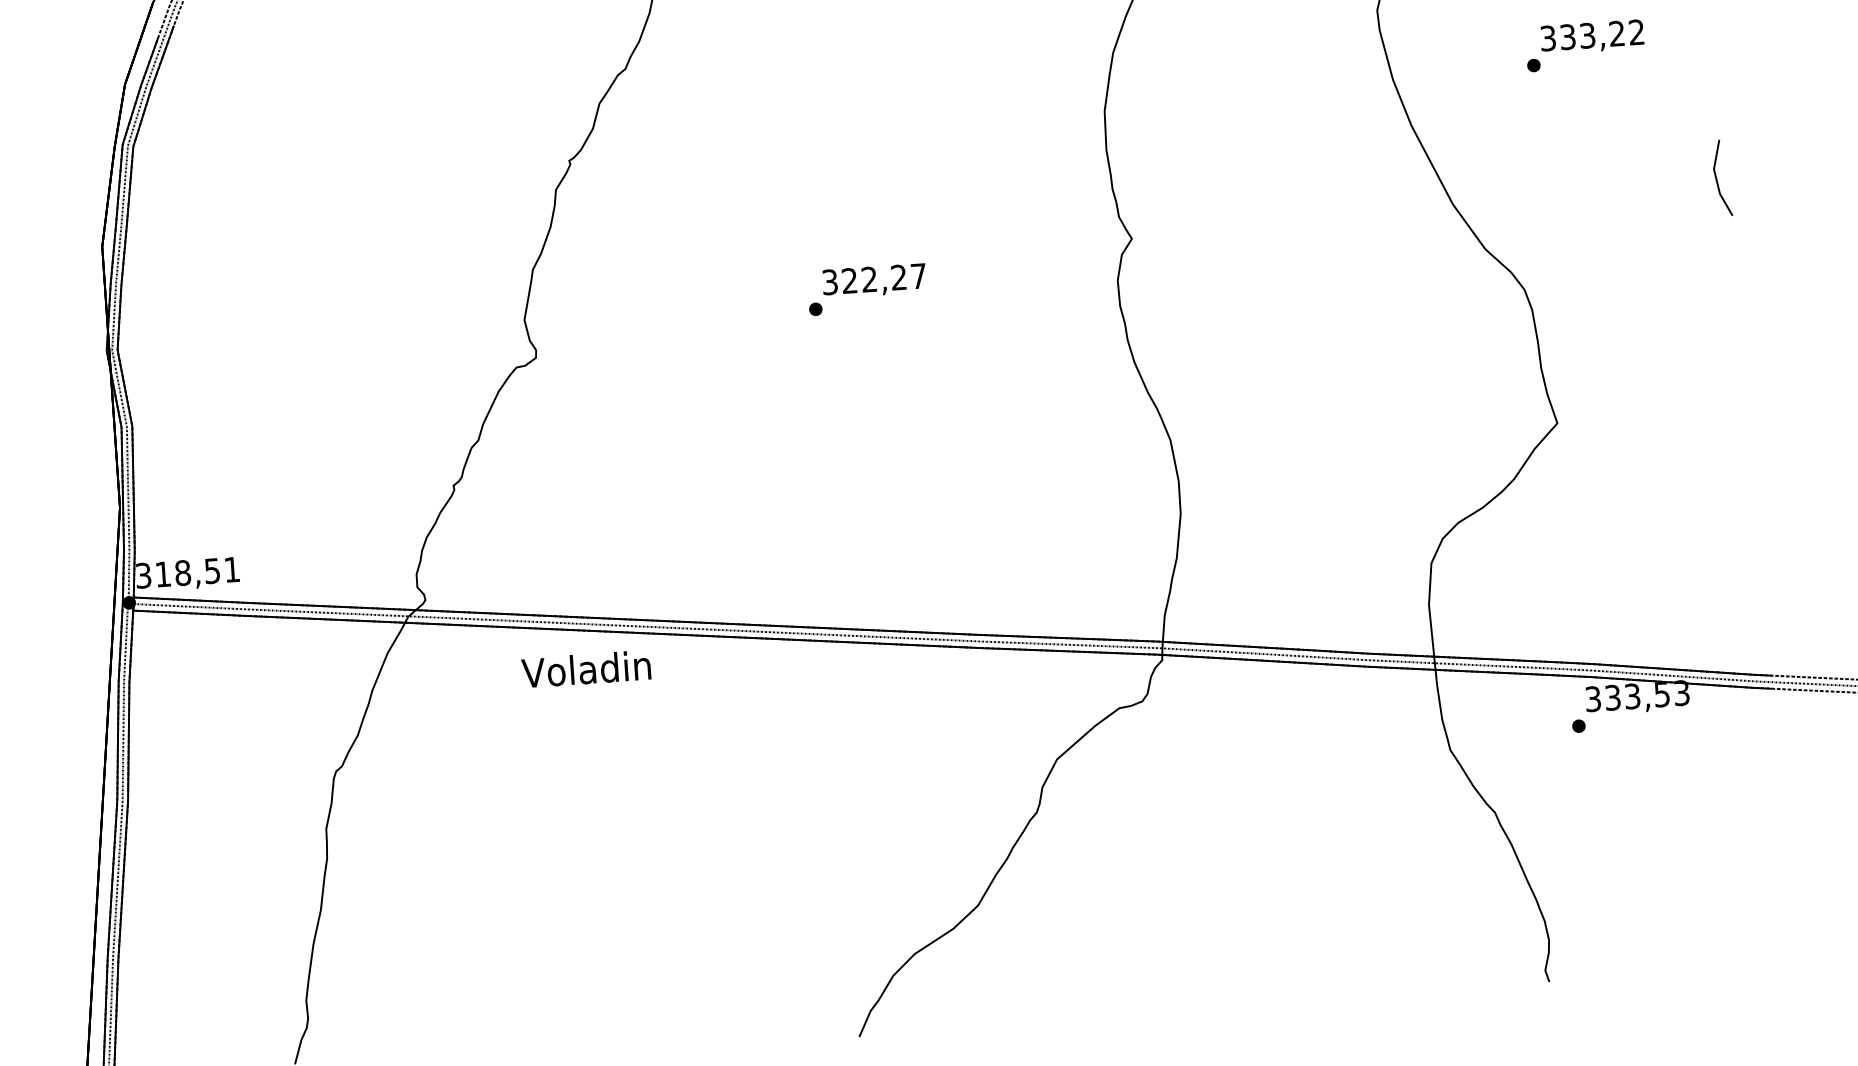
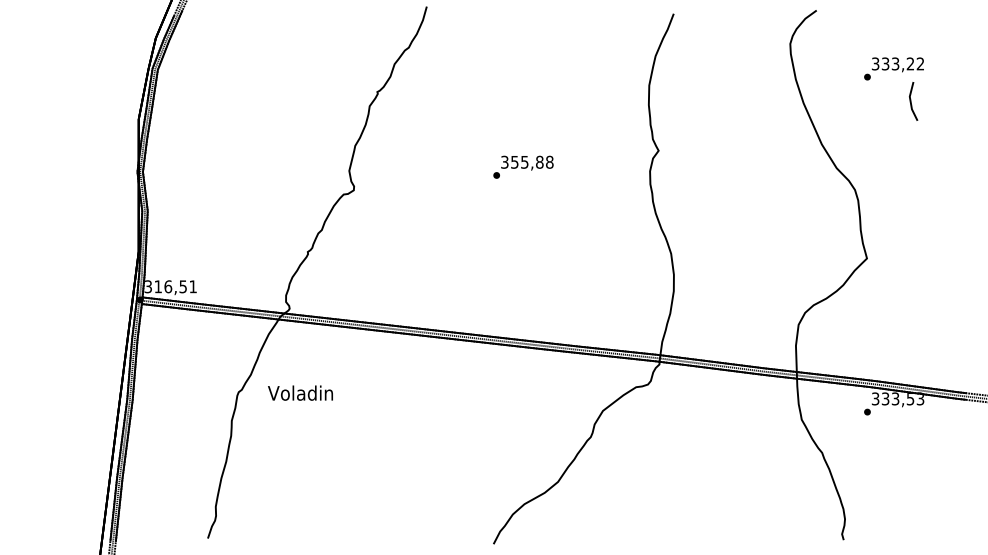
line: (1718, 178) -> (911, 101), moved
text: (884, 276) -> (532, 161), 322,27 -> 355,88
text: (183, 572) -> (168, 286), 318,51 -> 316,51
text: (586, 667) -> (300, 392), moved

